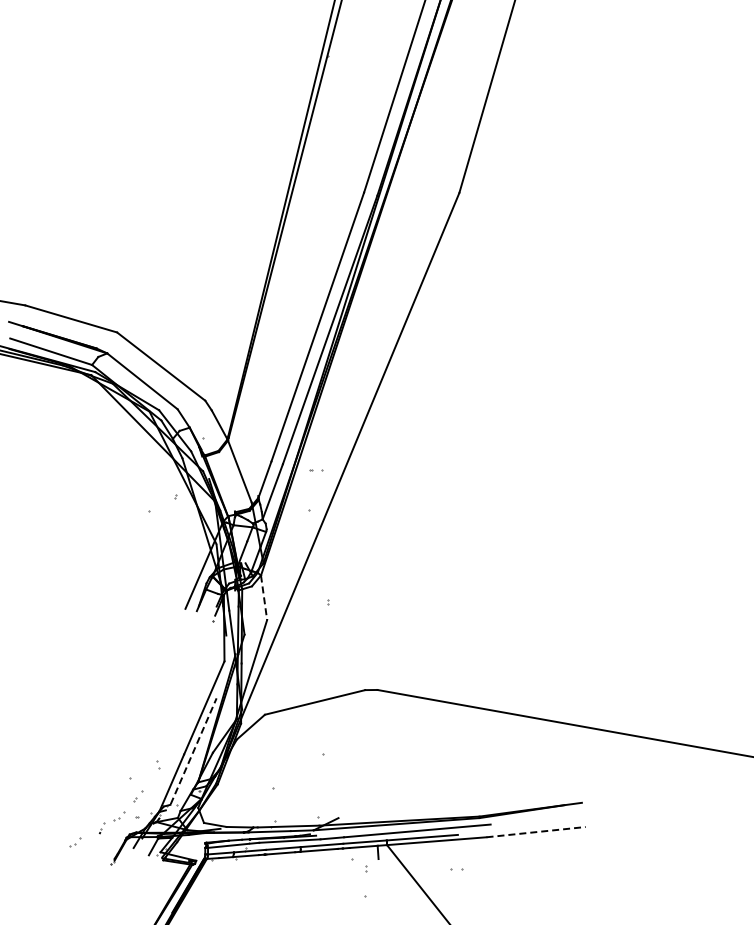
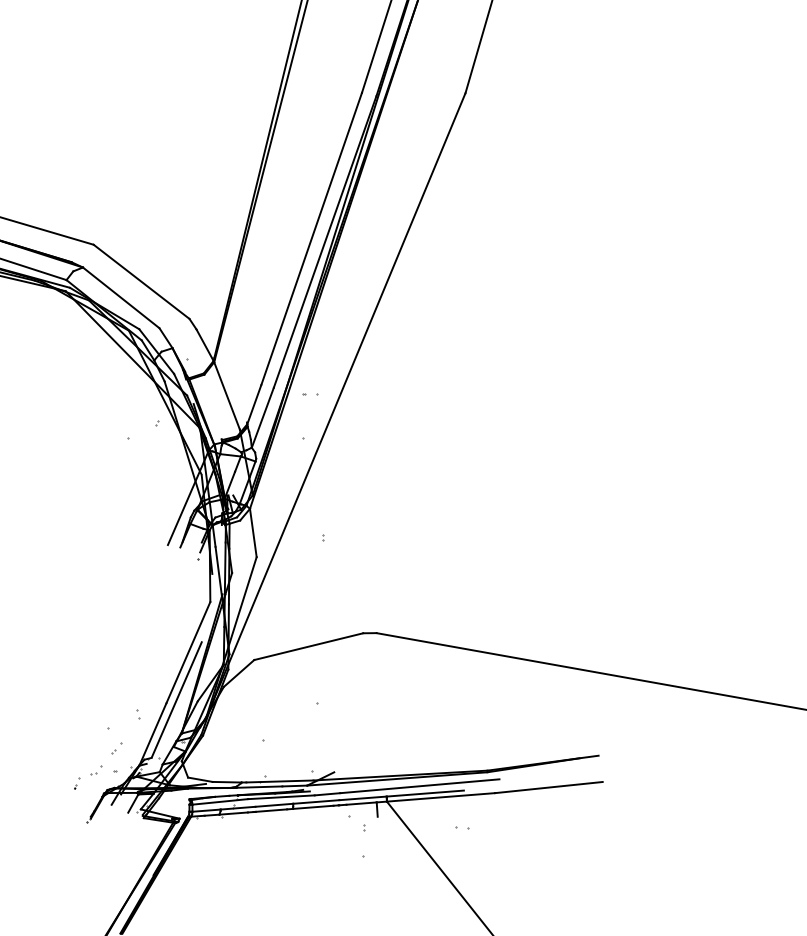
line: (264, 598) -> (253, 533), dashed -> solid
line: (193, 751) -> (176, 699), dashed -> solid
line: (536, 832) -> (549, 787), dashed -> solid
part: (75, 842) -> (48, 798), removed

